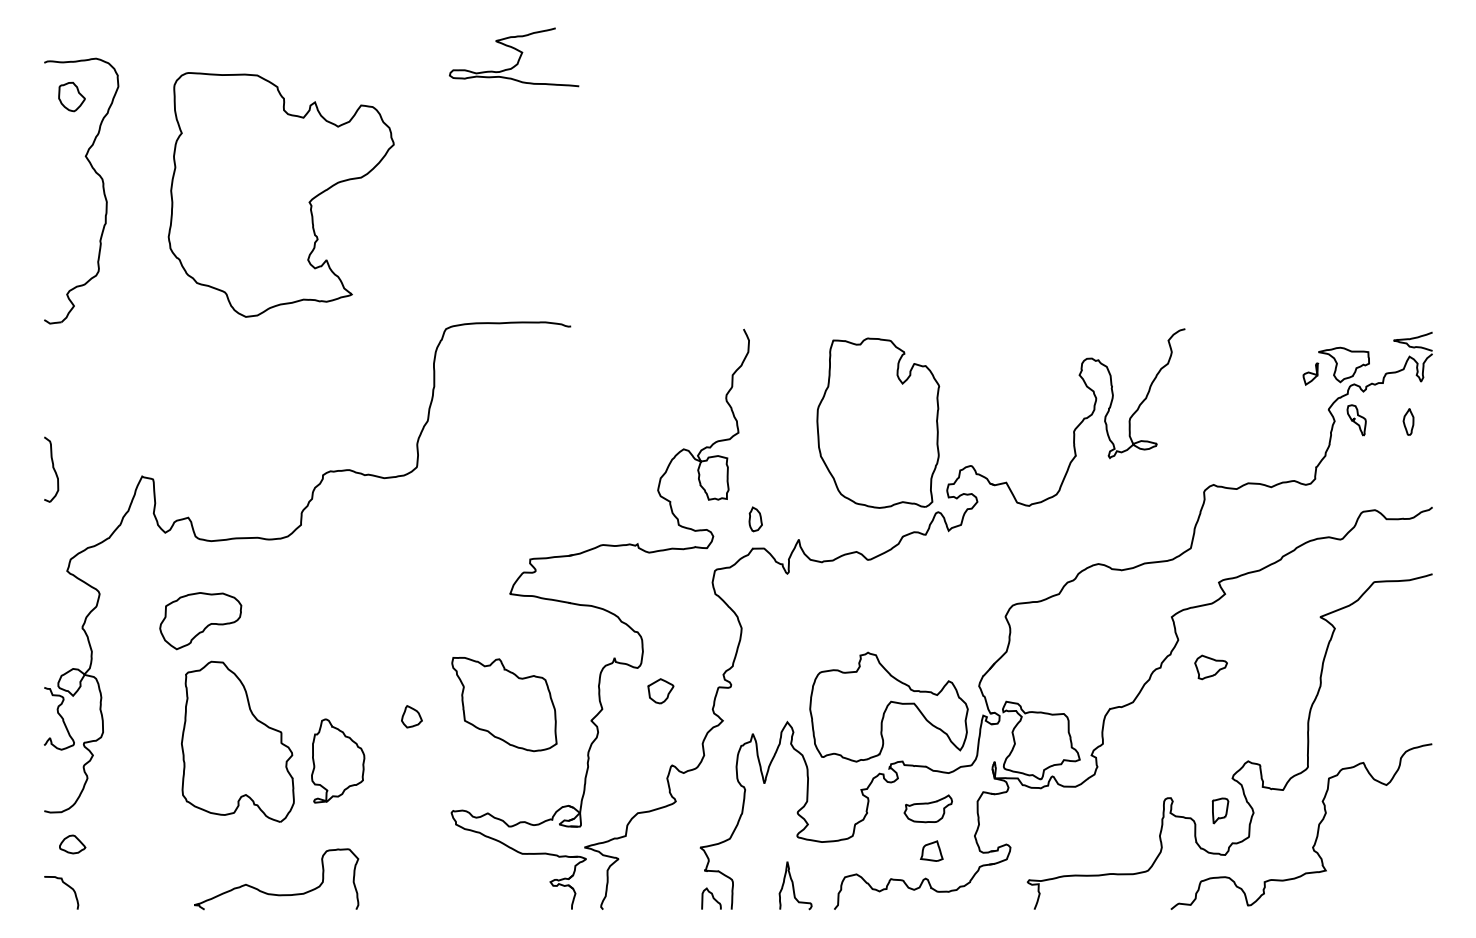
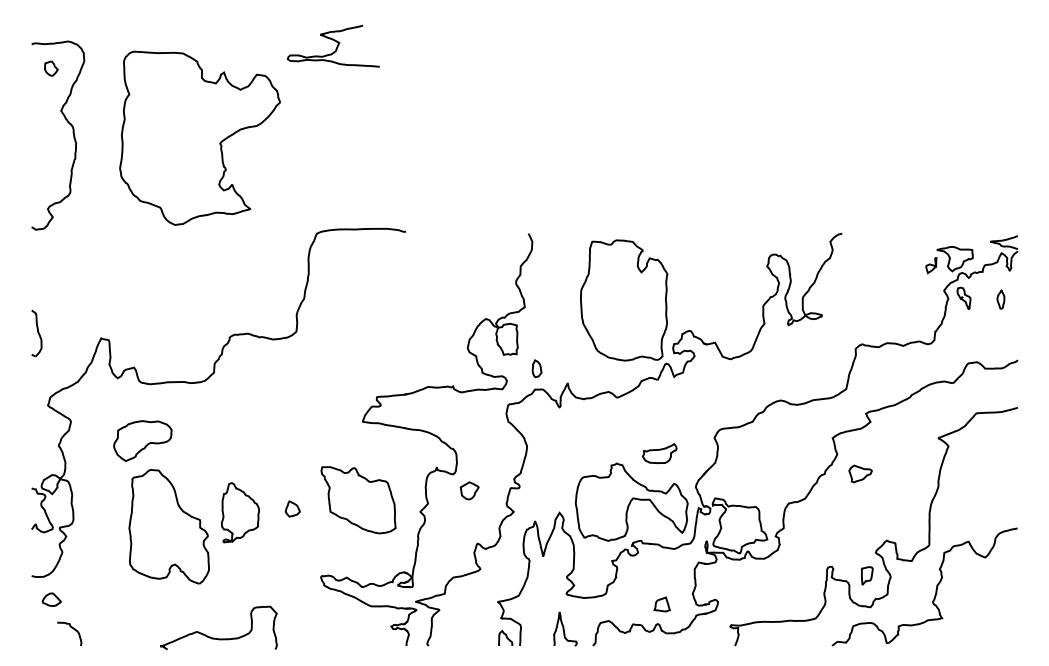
curve: (518, 58) -> (336, 47), moved
part: (71, 96) -> (51, 68), size x0.7
part: (338, 760) -> (240, 512), moved
part: (927, 808) -> (659, 453), moved
curve: (67, 886) -> (73, 629), moved
curve: (274, 893) -> (217, 638), moved

